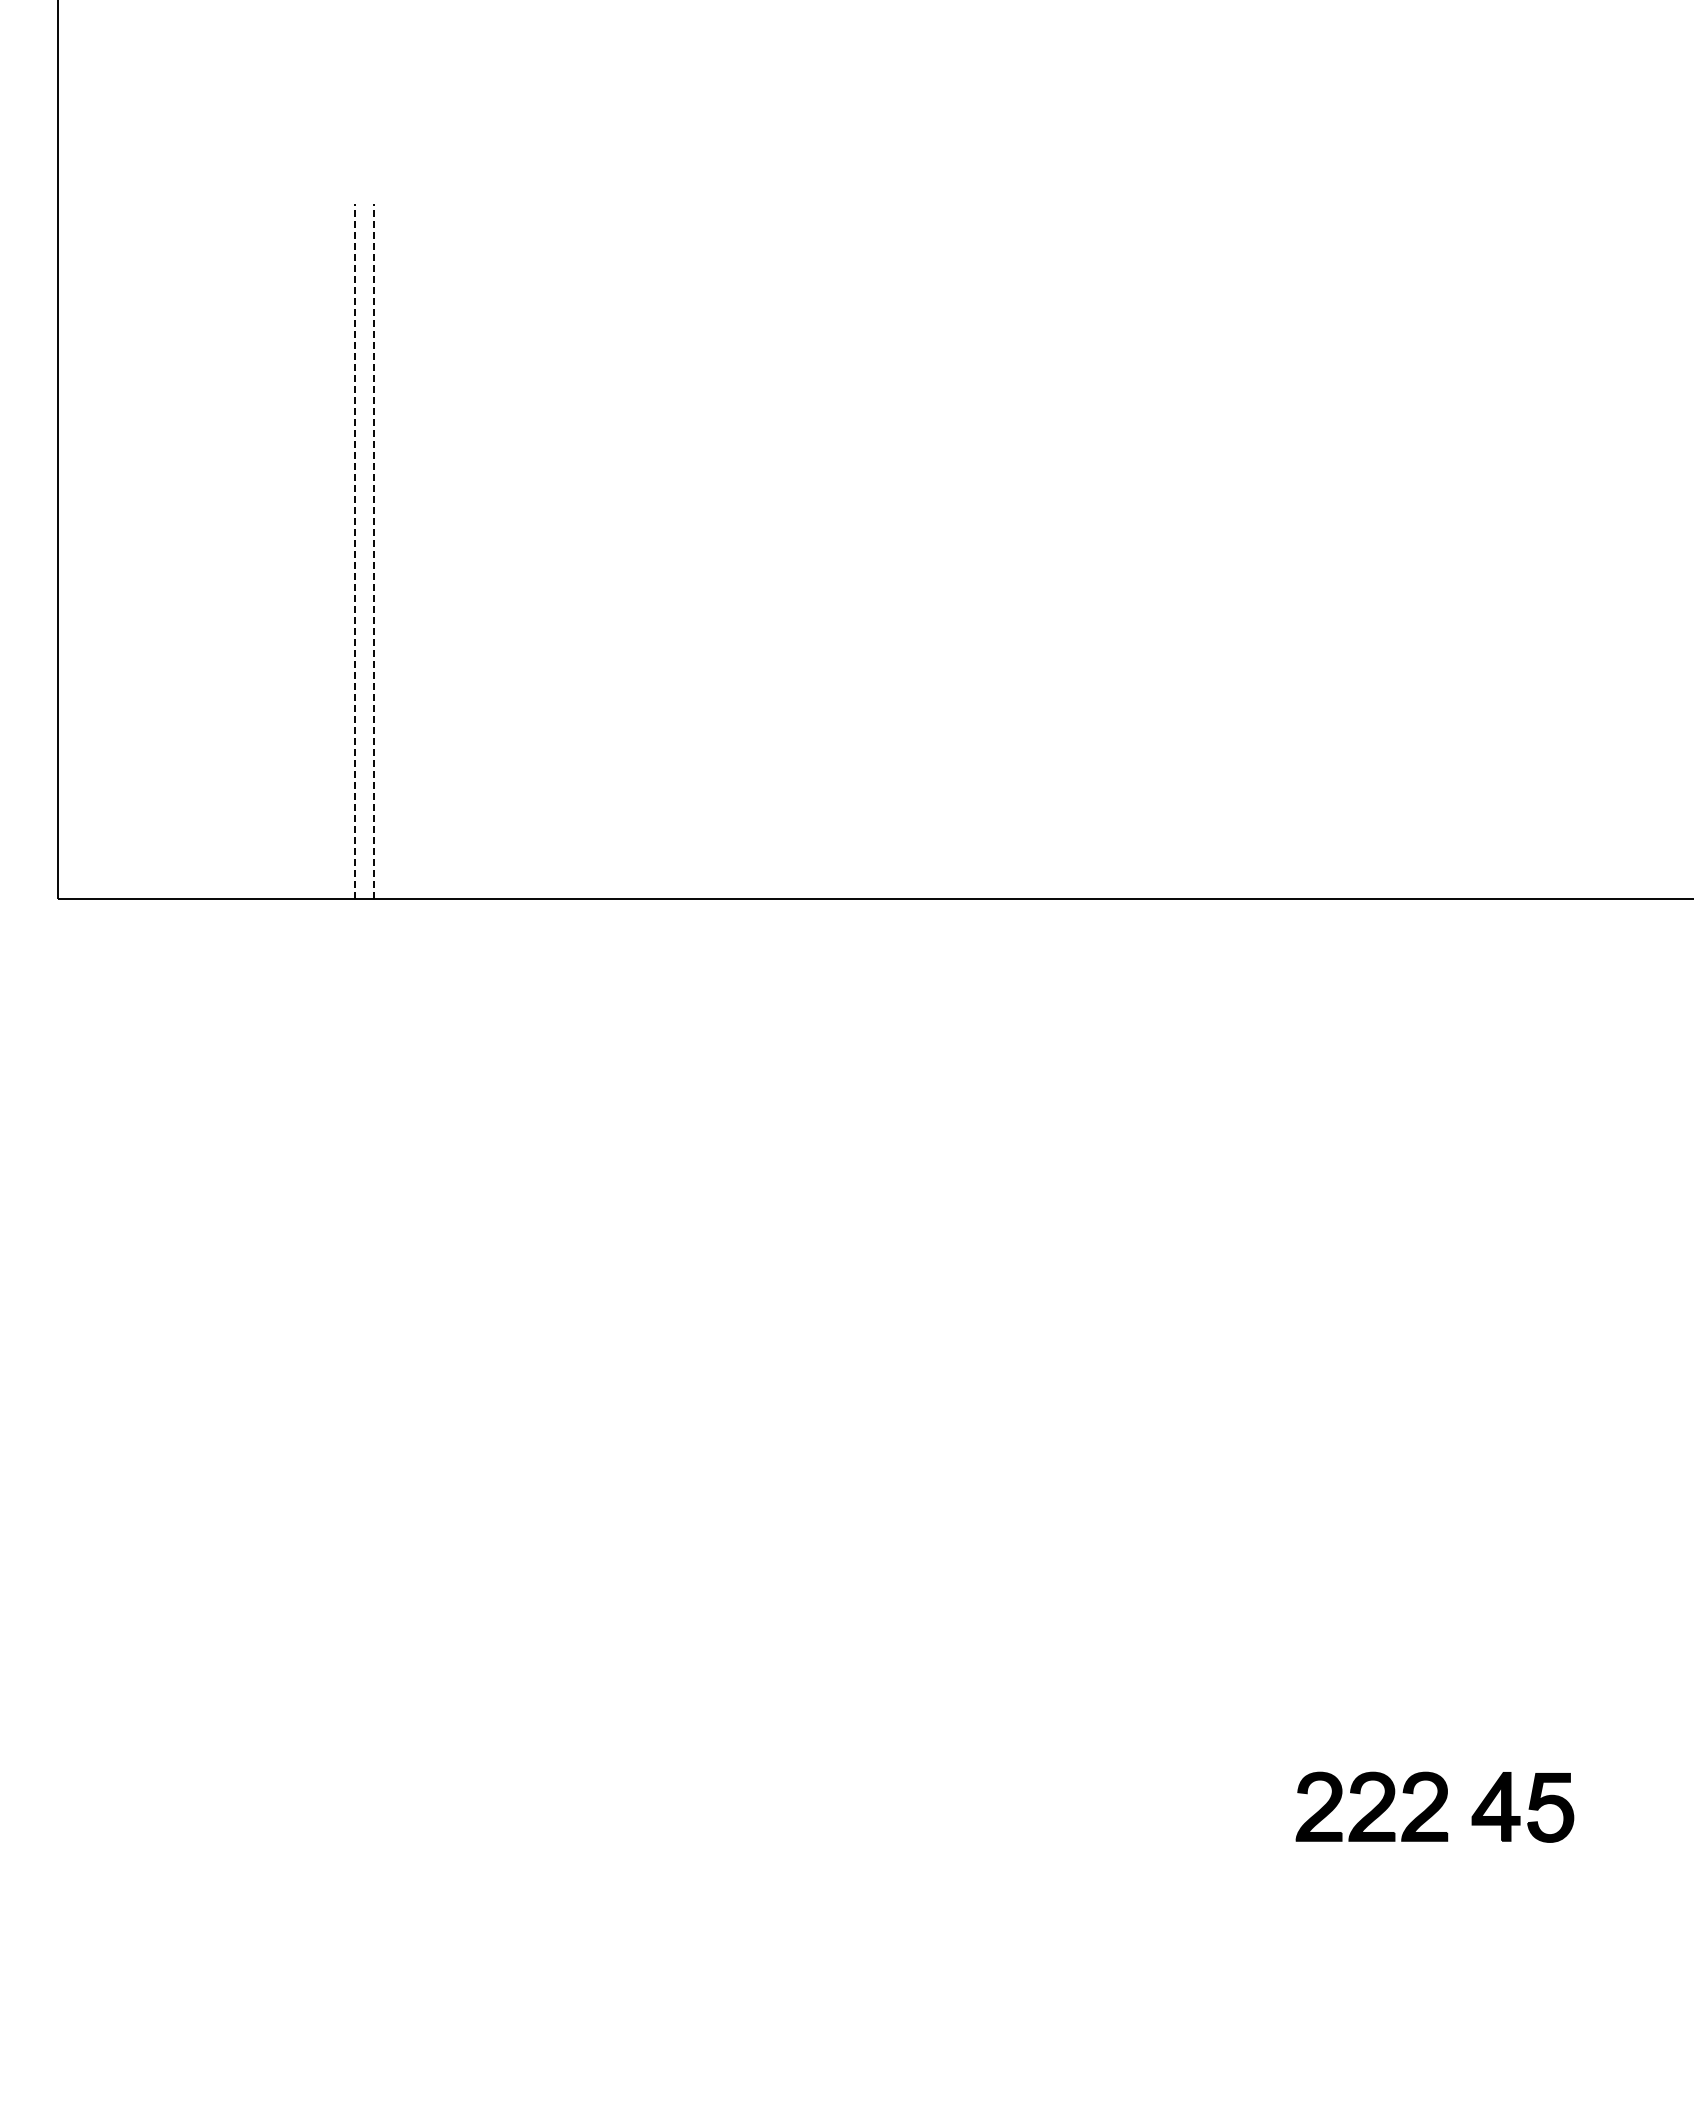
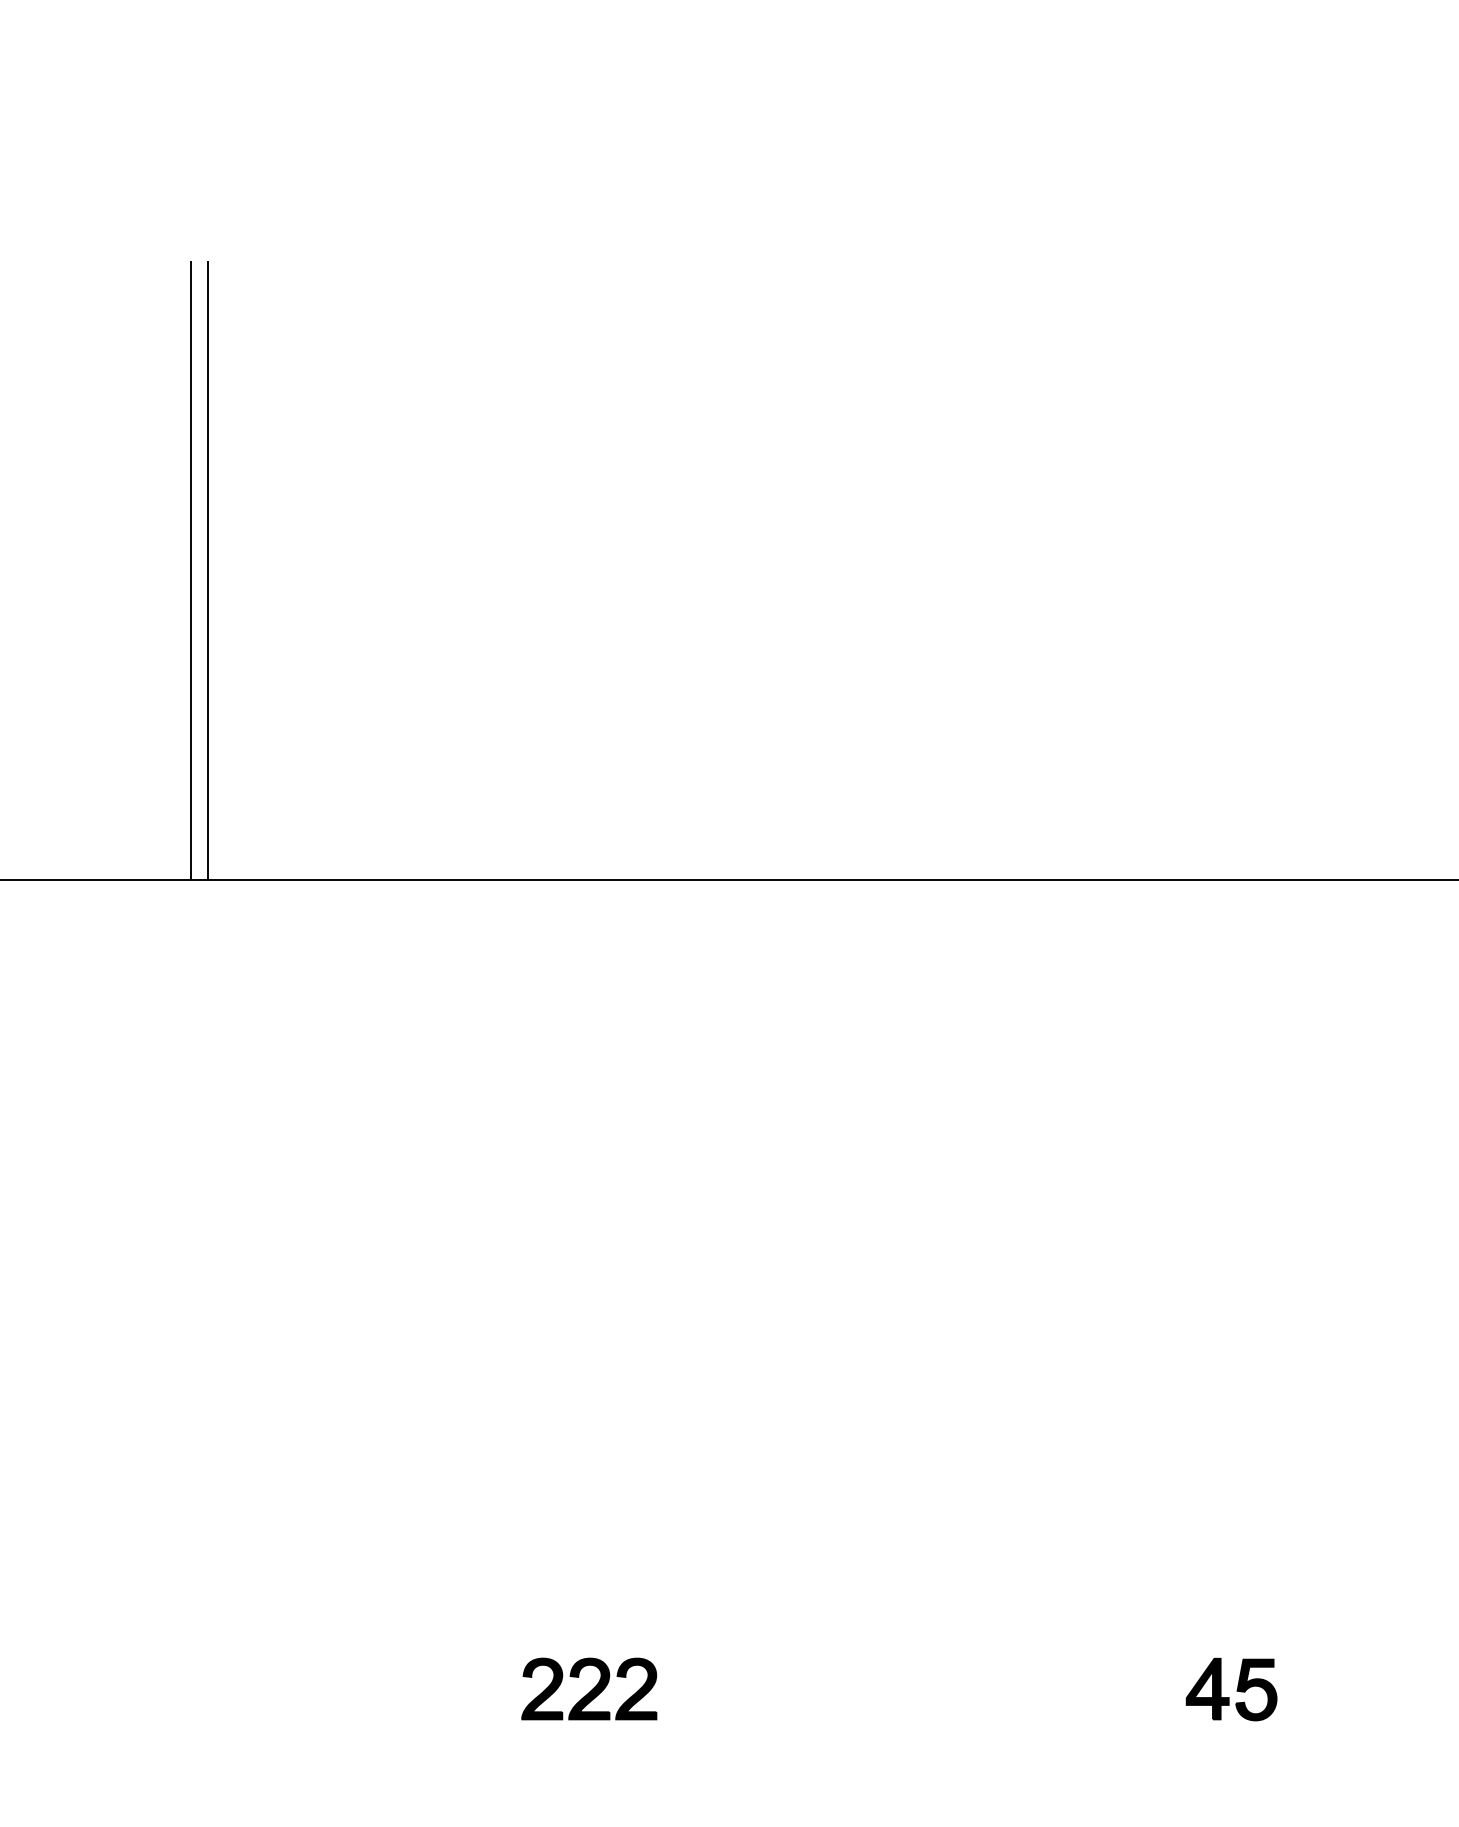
line: (354, 551) -> (190, 570), dashed -> solid
line: (374, 551) -> (208, 570), dashed -> solid
part: (1371, 1806) -> (588, 1688), moved

